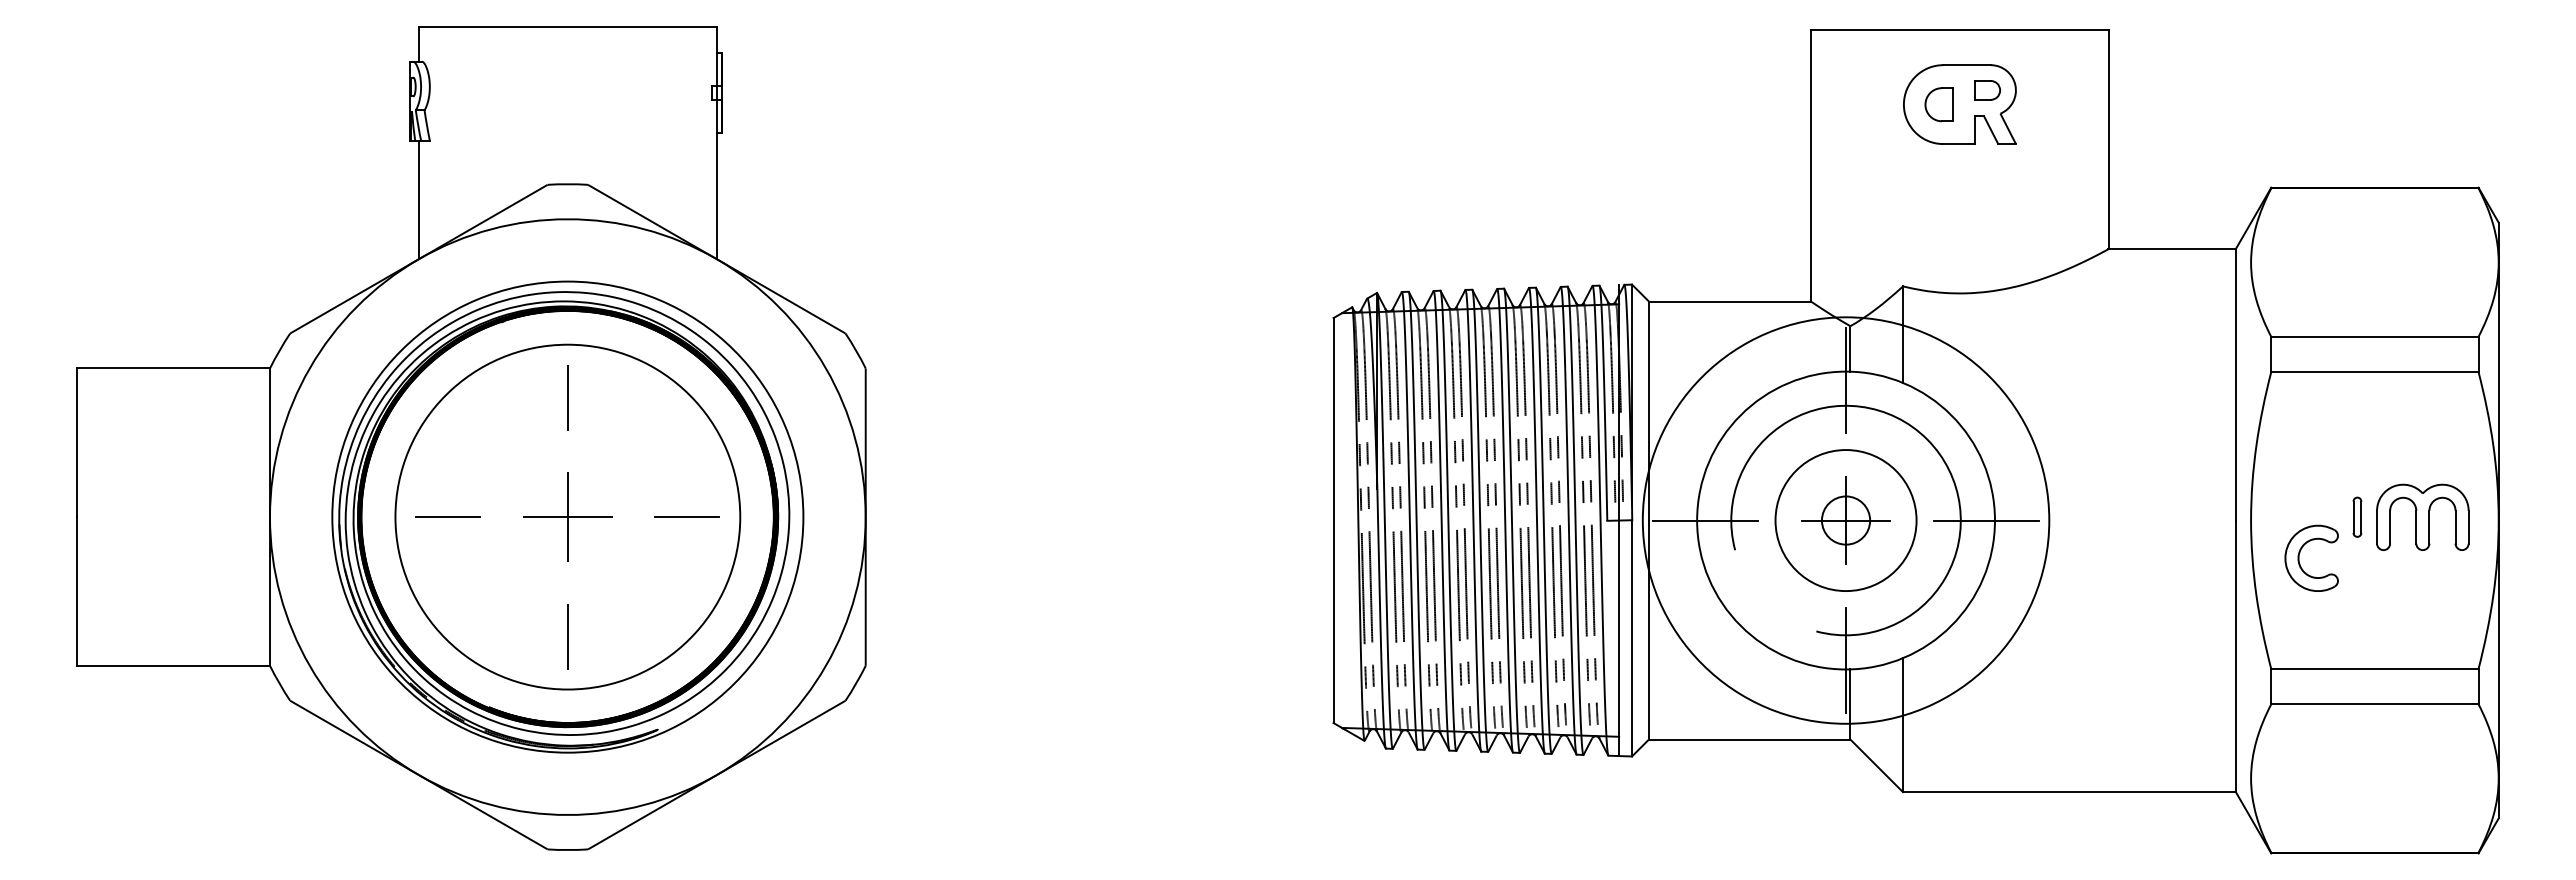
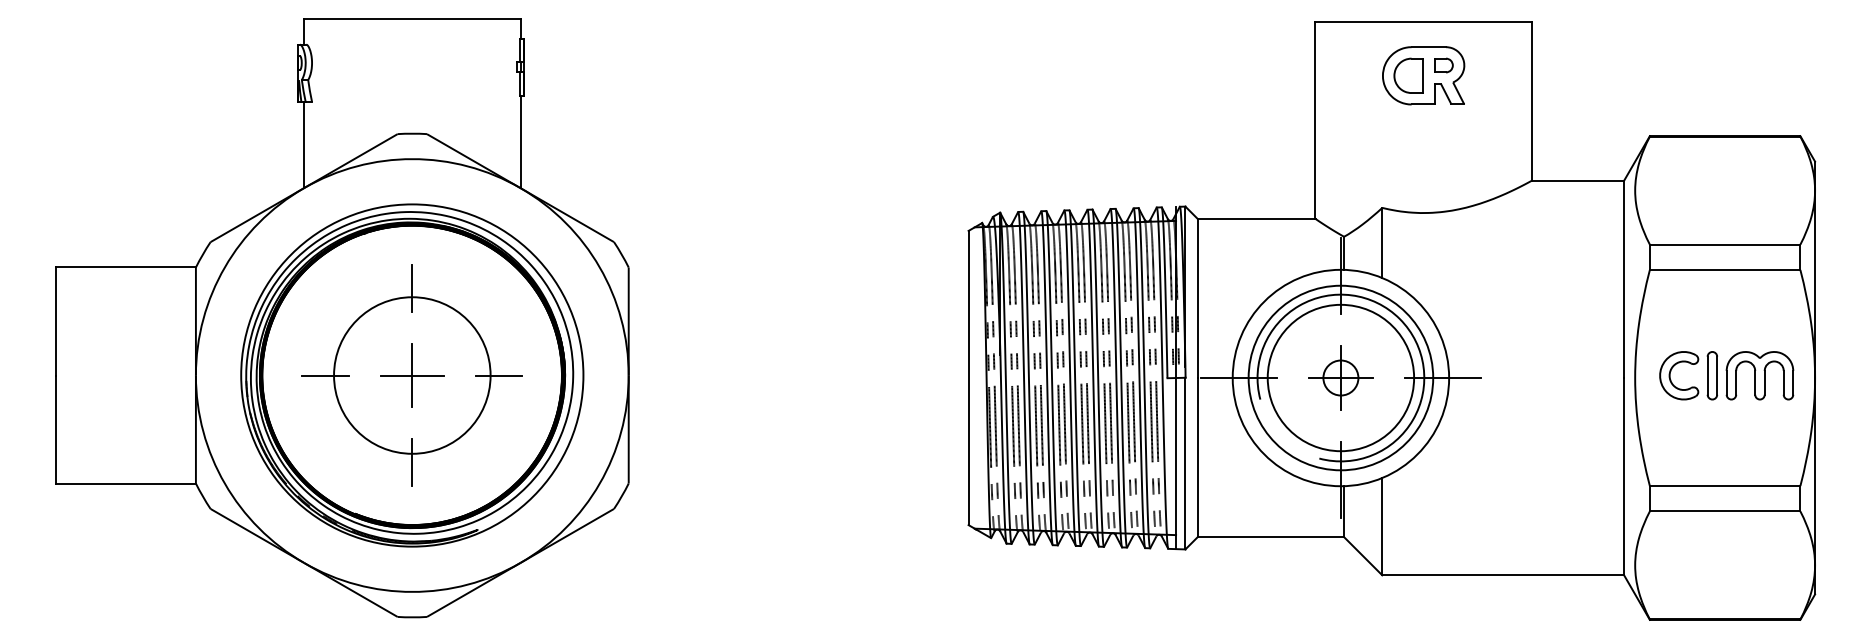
part: (1938, 104) -> (1408, 75), size x1.43
circle: (567, 516) -> (412, 375), size x0.62
part: (2357, 516) -> (1712, 375), size x1.67
circle: (1845, 520) -> (1340, 377), size x1.43
circle: (1846, 520) -> (1341, 377), size x0.62
part: (2299, 557) -> (1670, 375), moved

